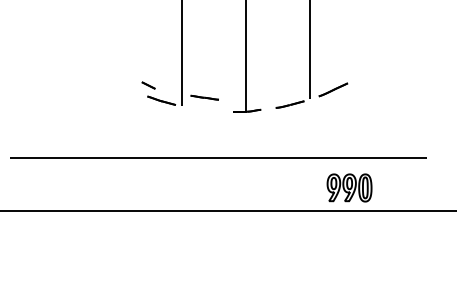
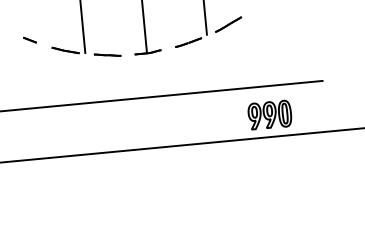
line: (148, 85) -> (29, 40), moved
line: (204, 97) -> (107, 54), moved
part: (349, 187) -> (269, 114), moved

